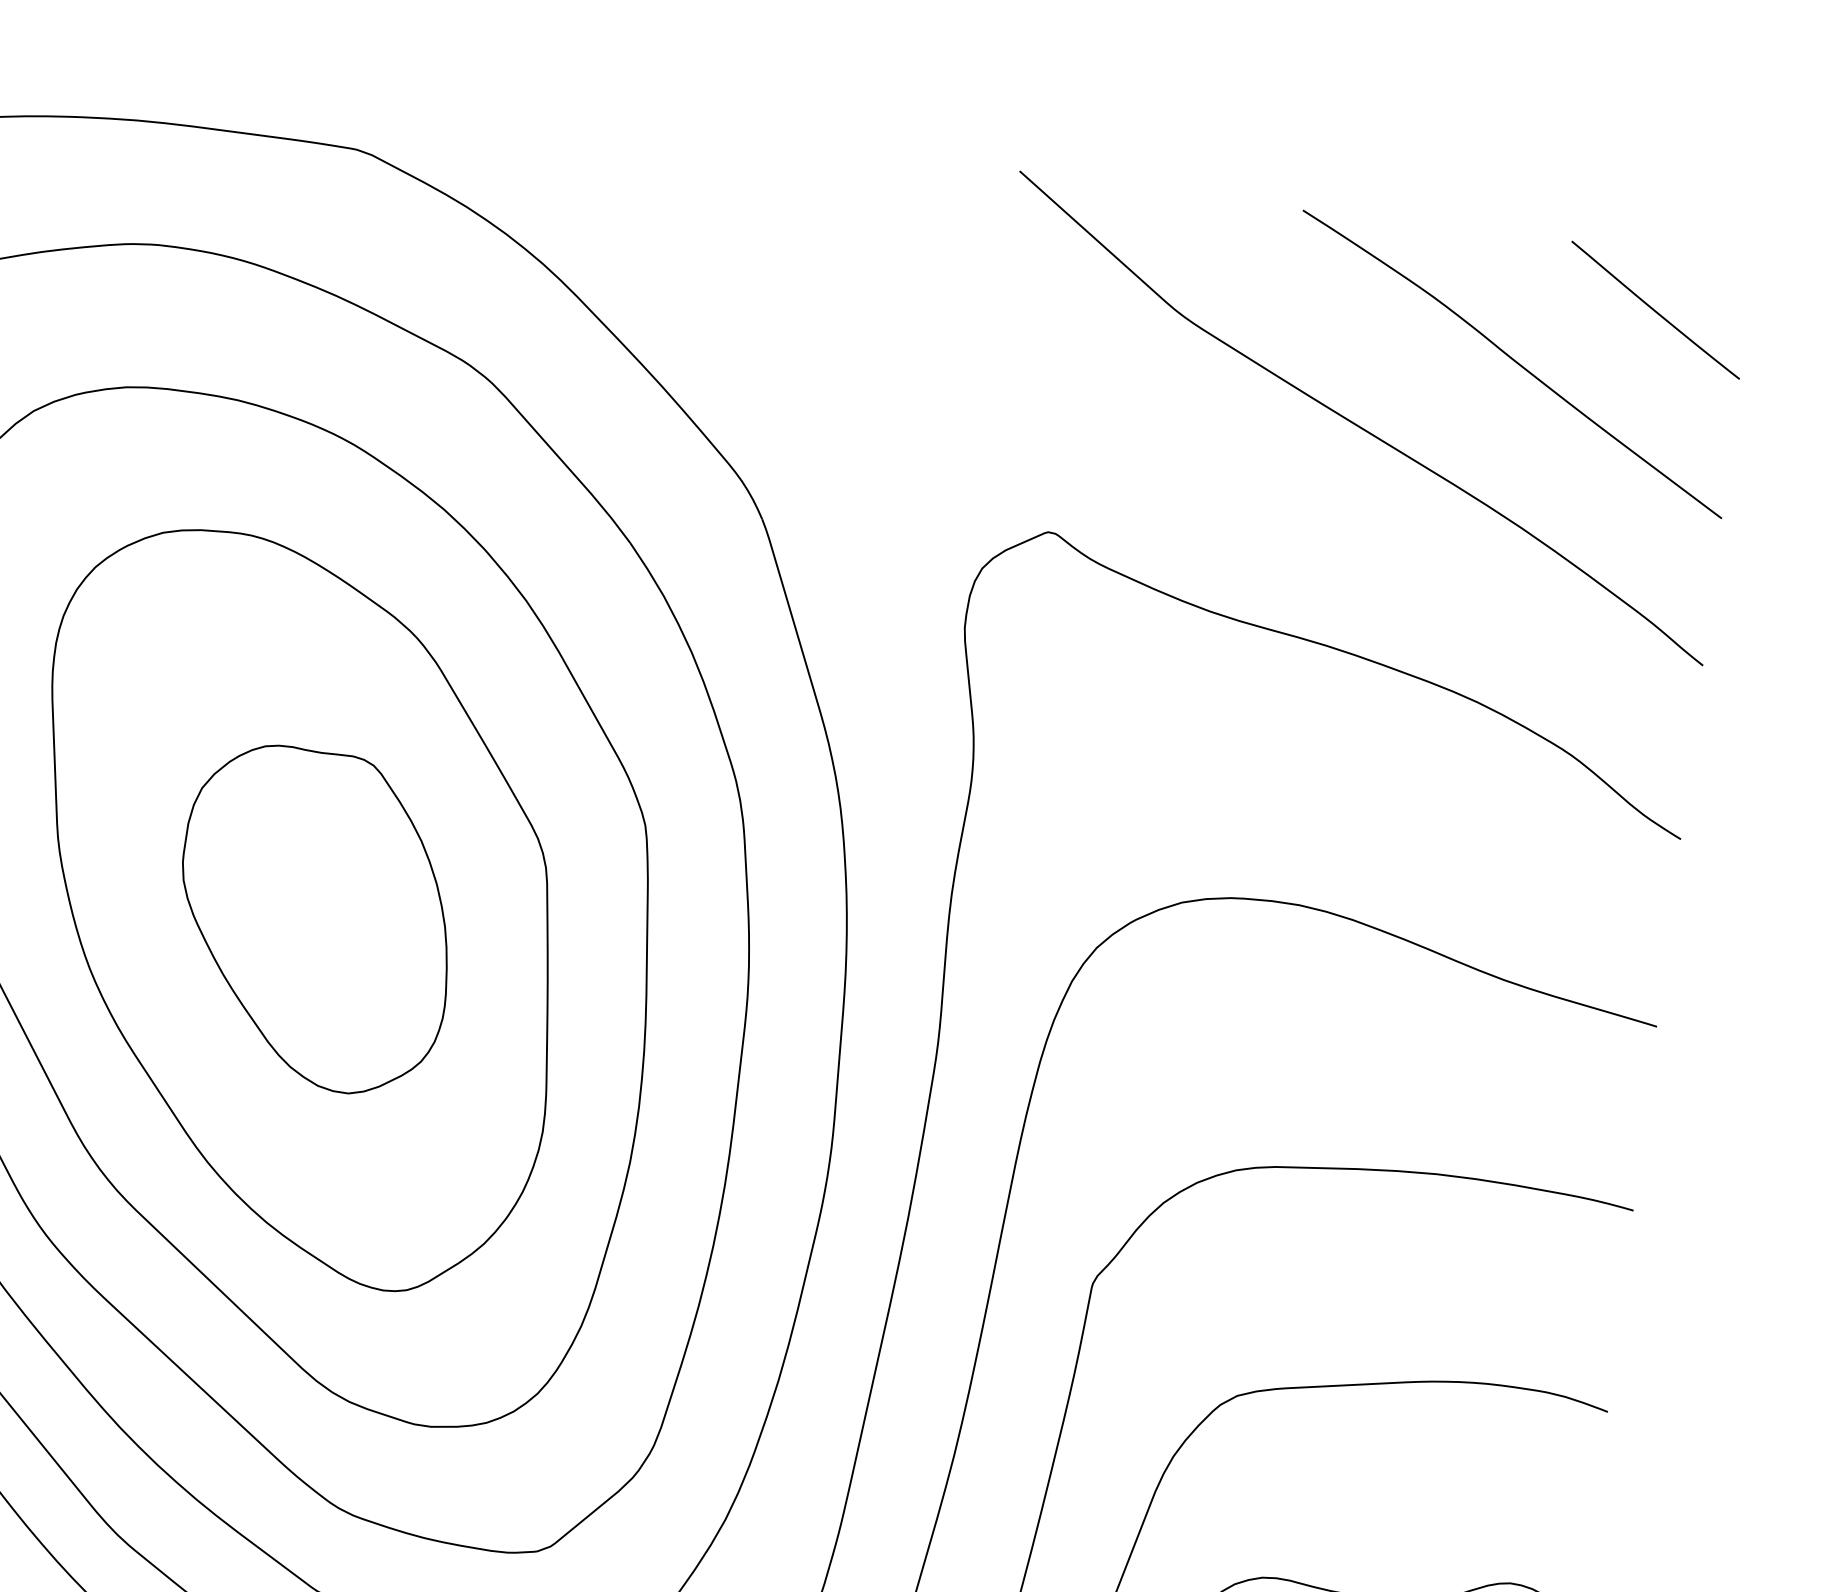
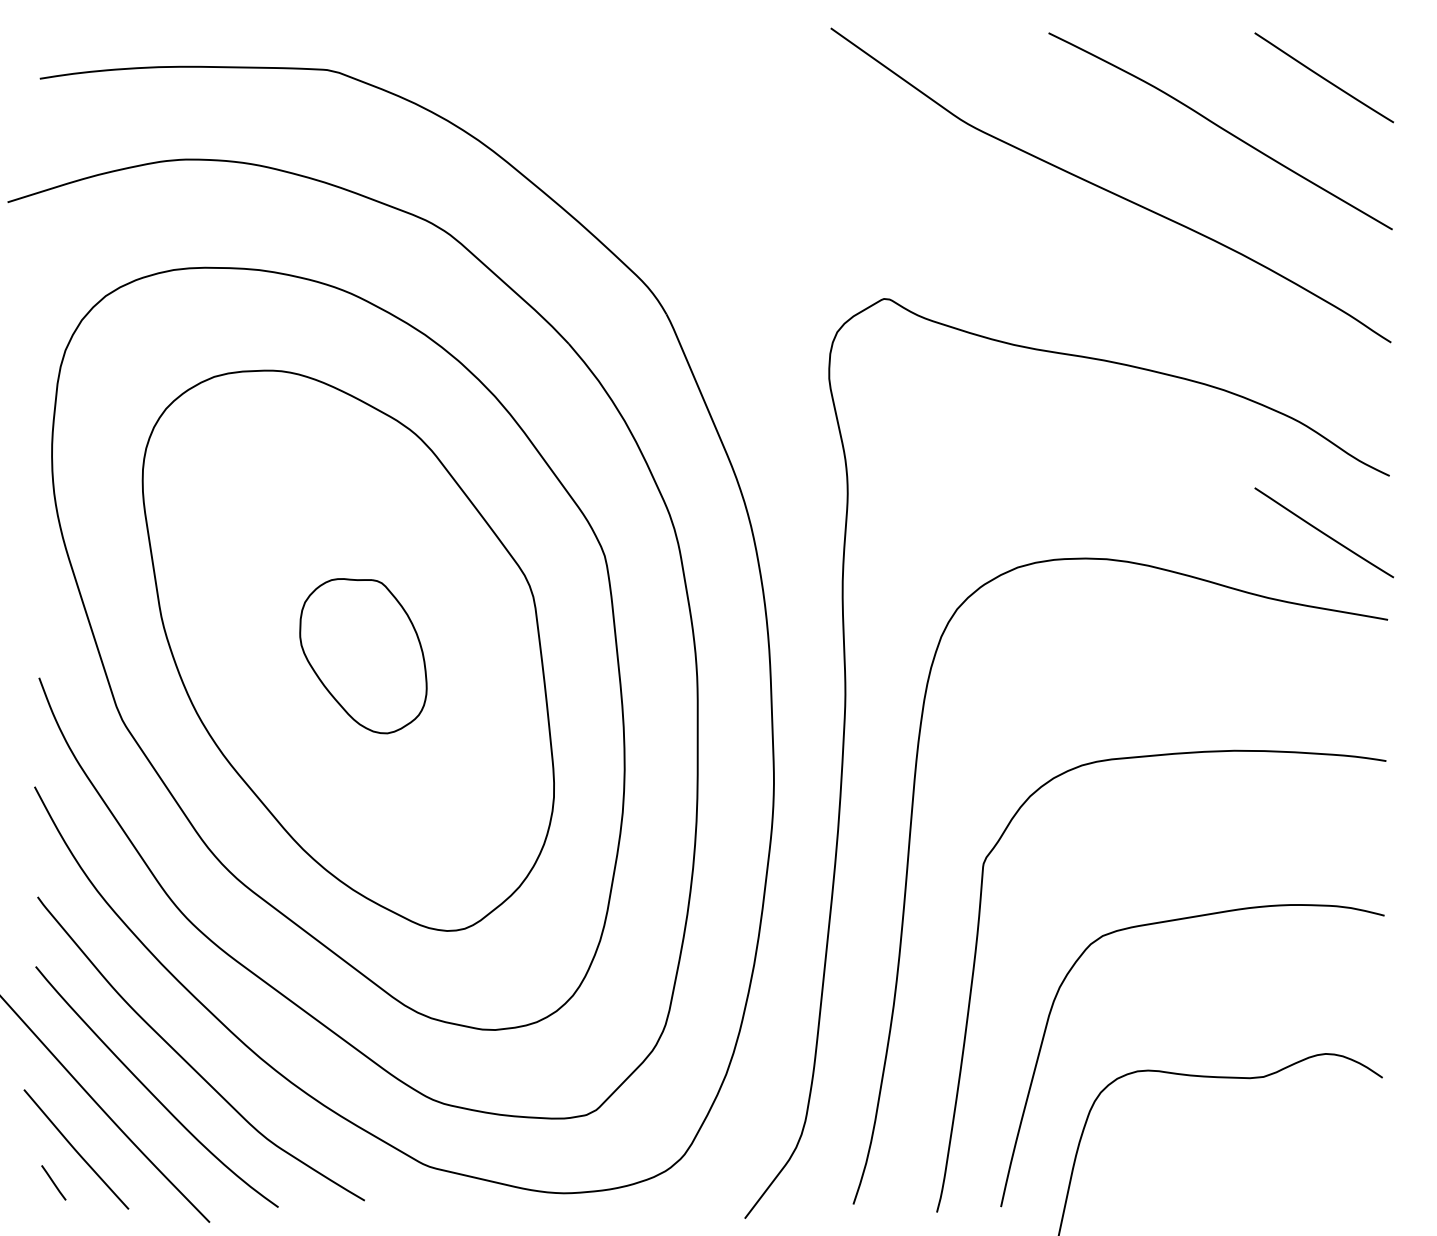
line: (1586, 903) -> (1323, 532), added
part: (315, 918) -> (363, 655), size x0.6

